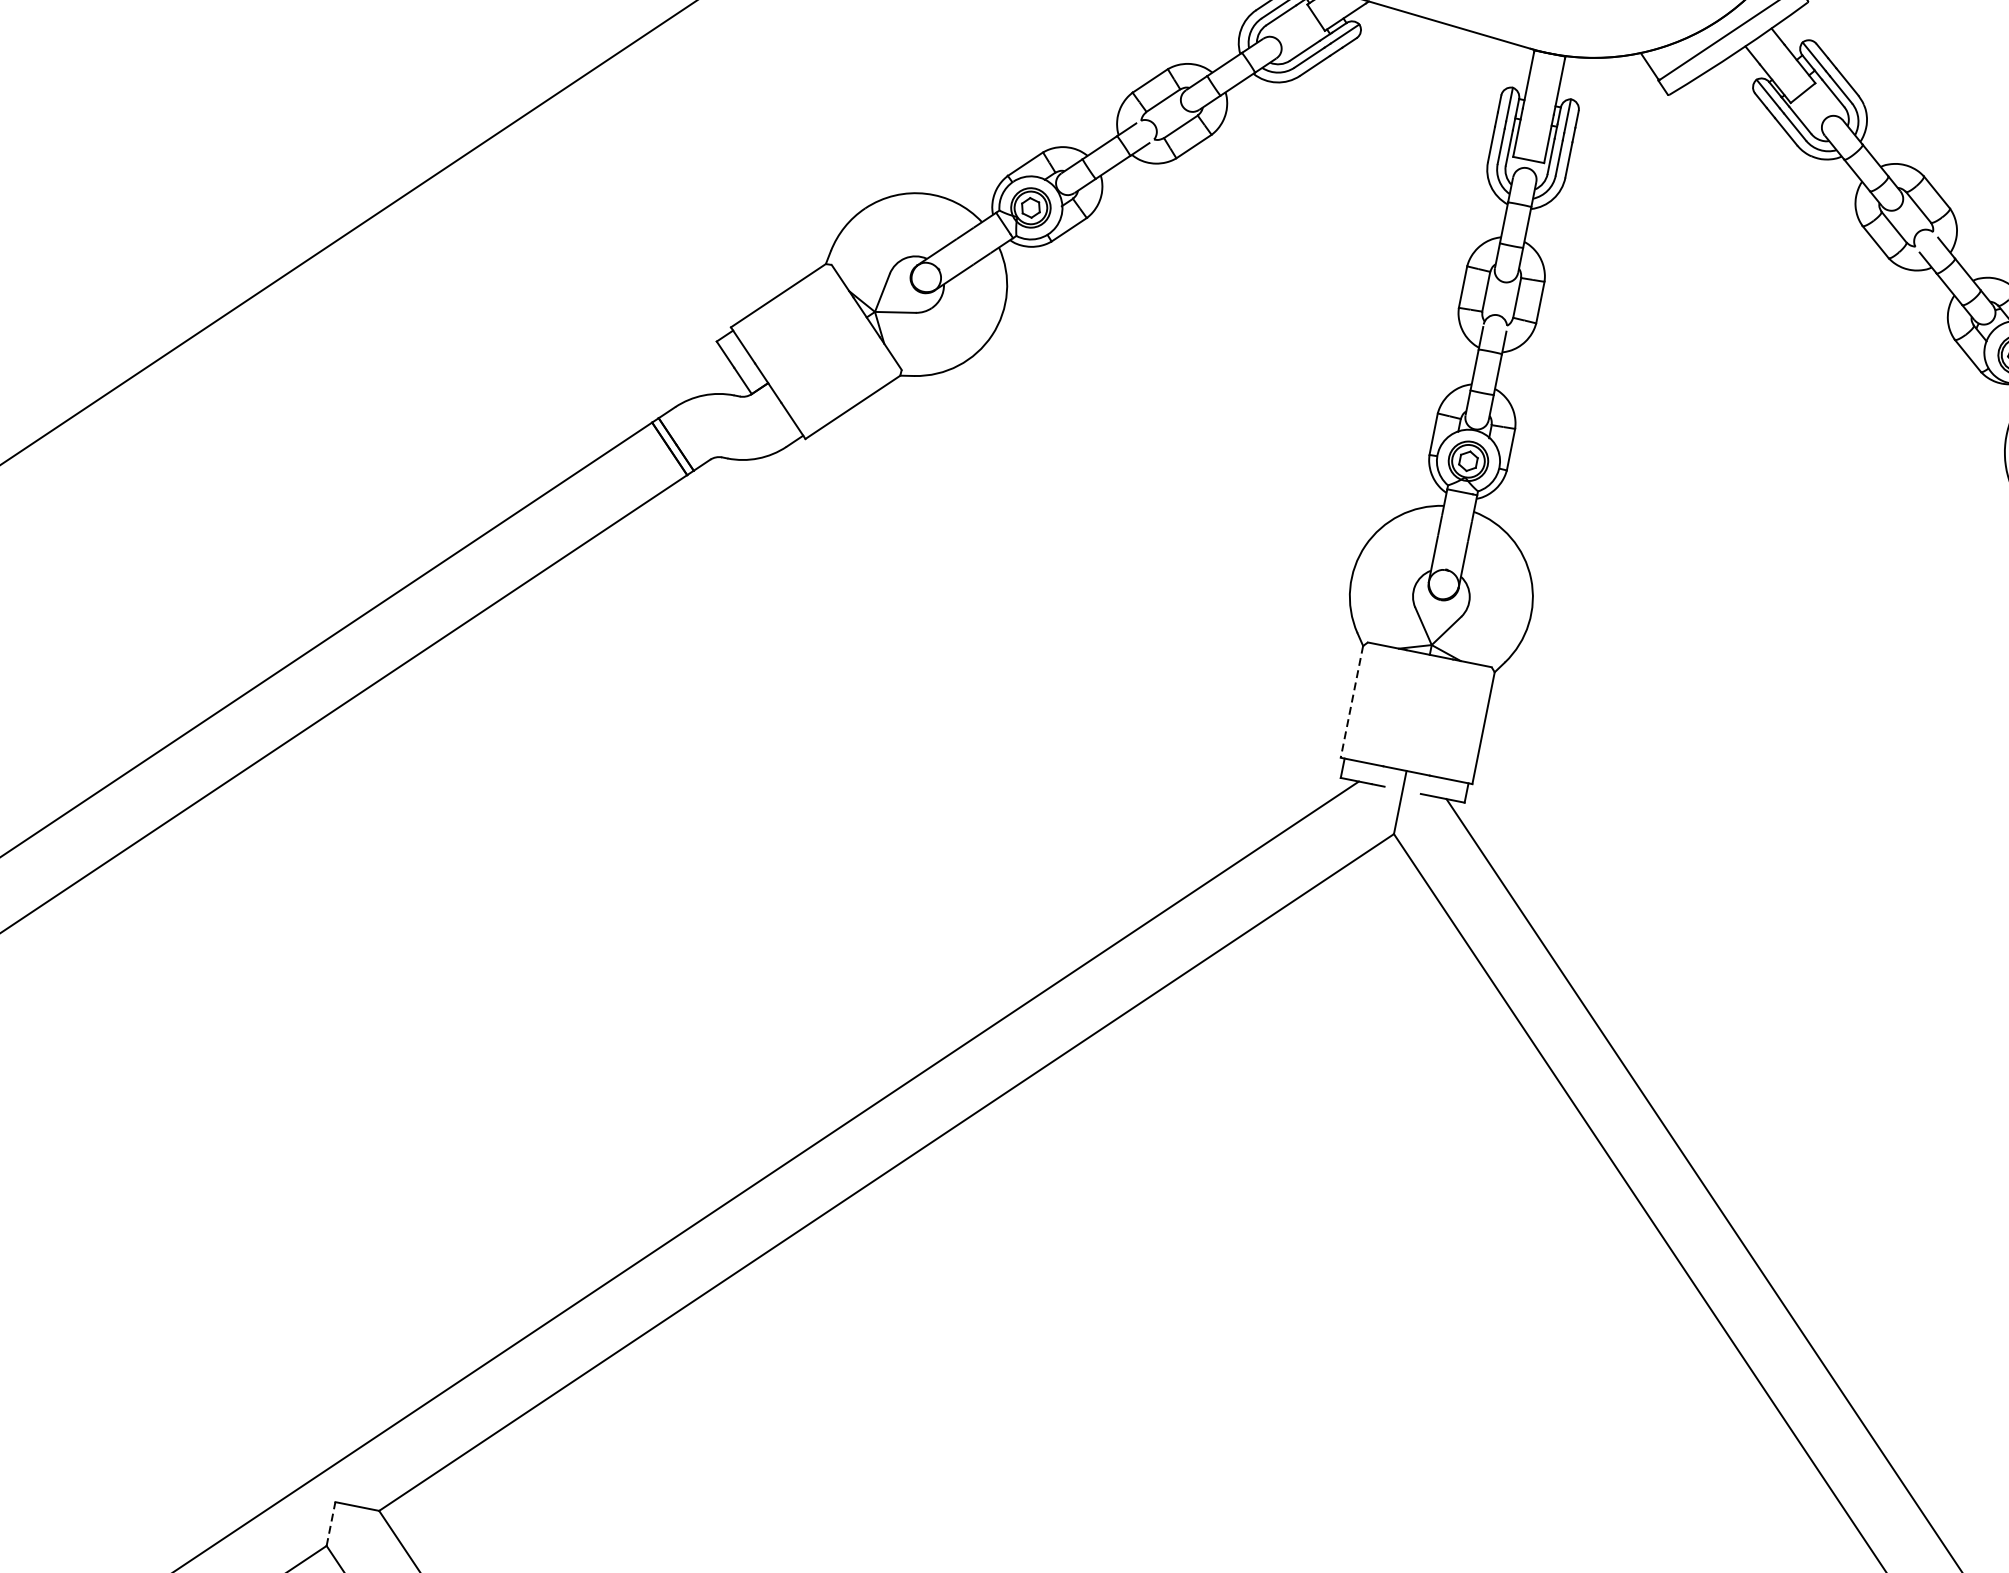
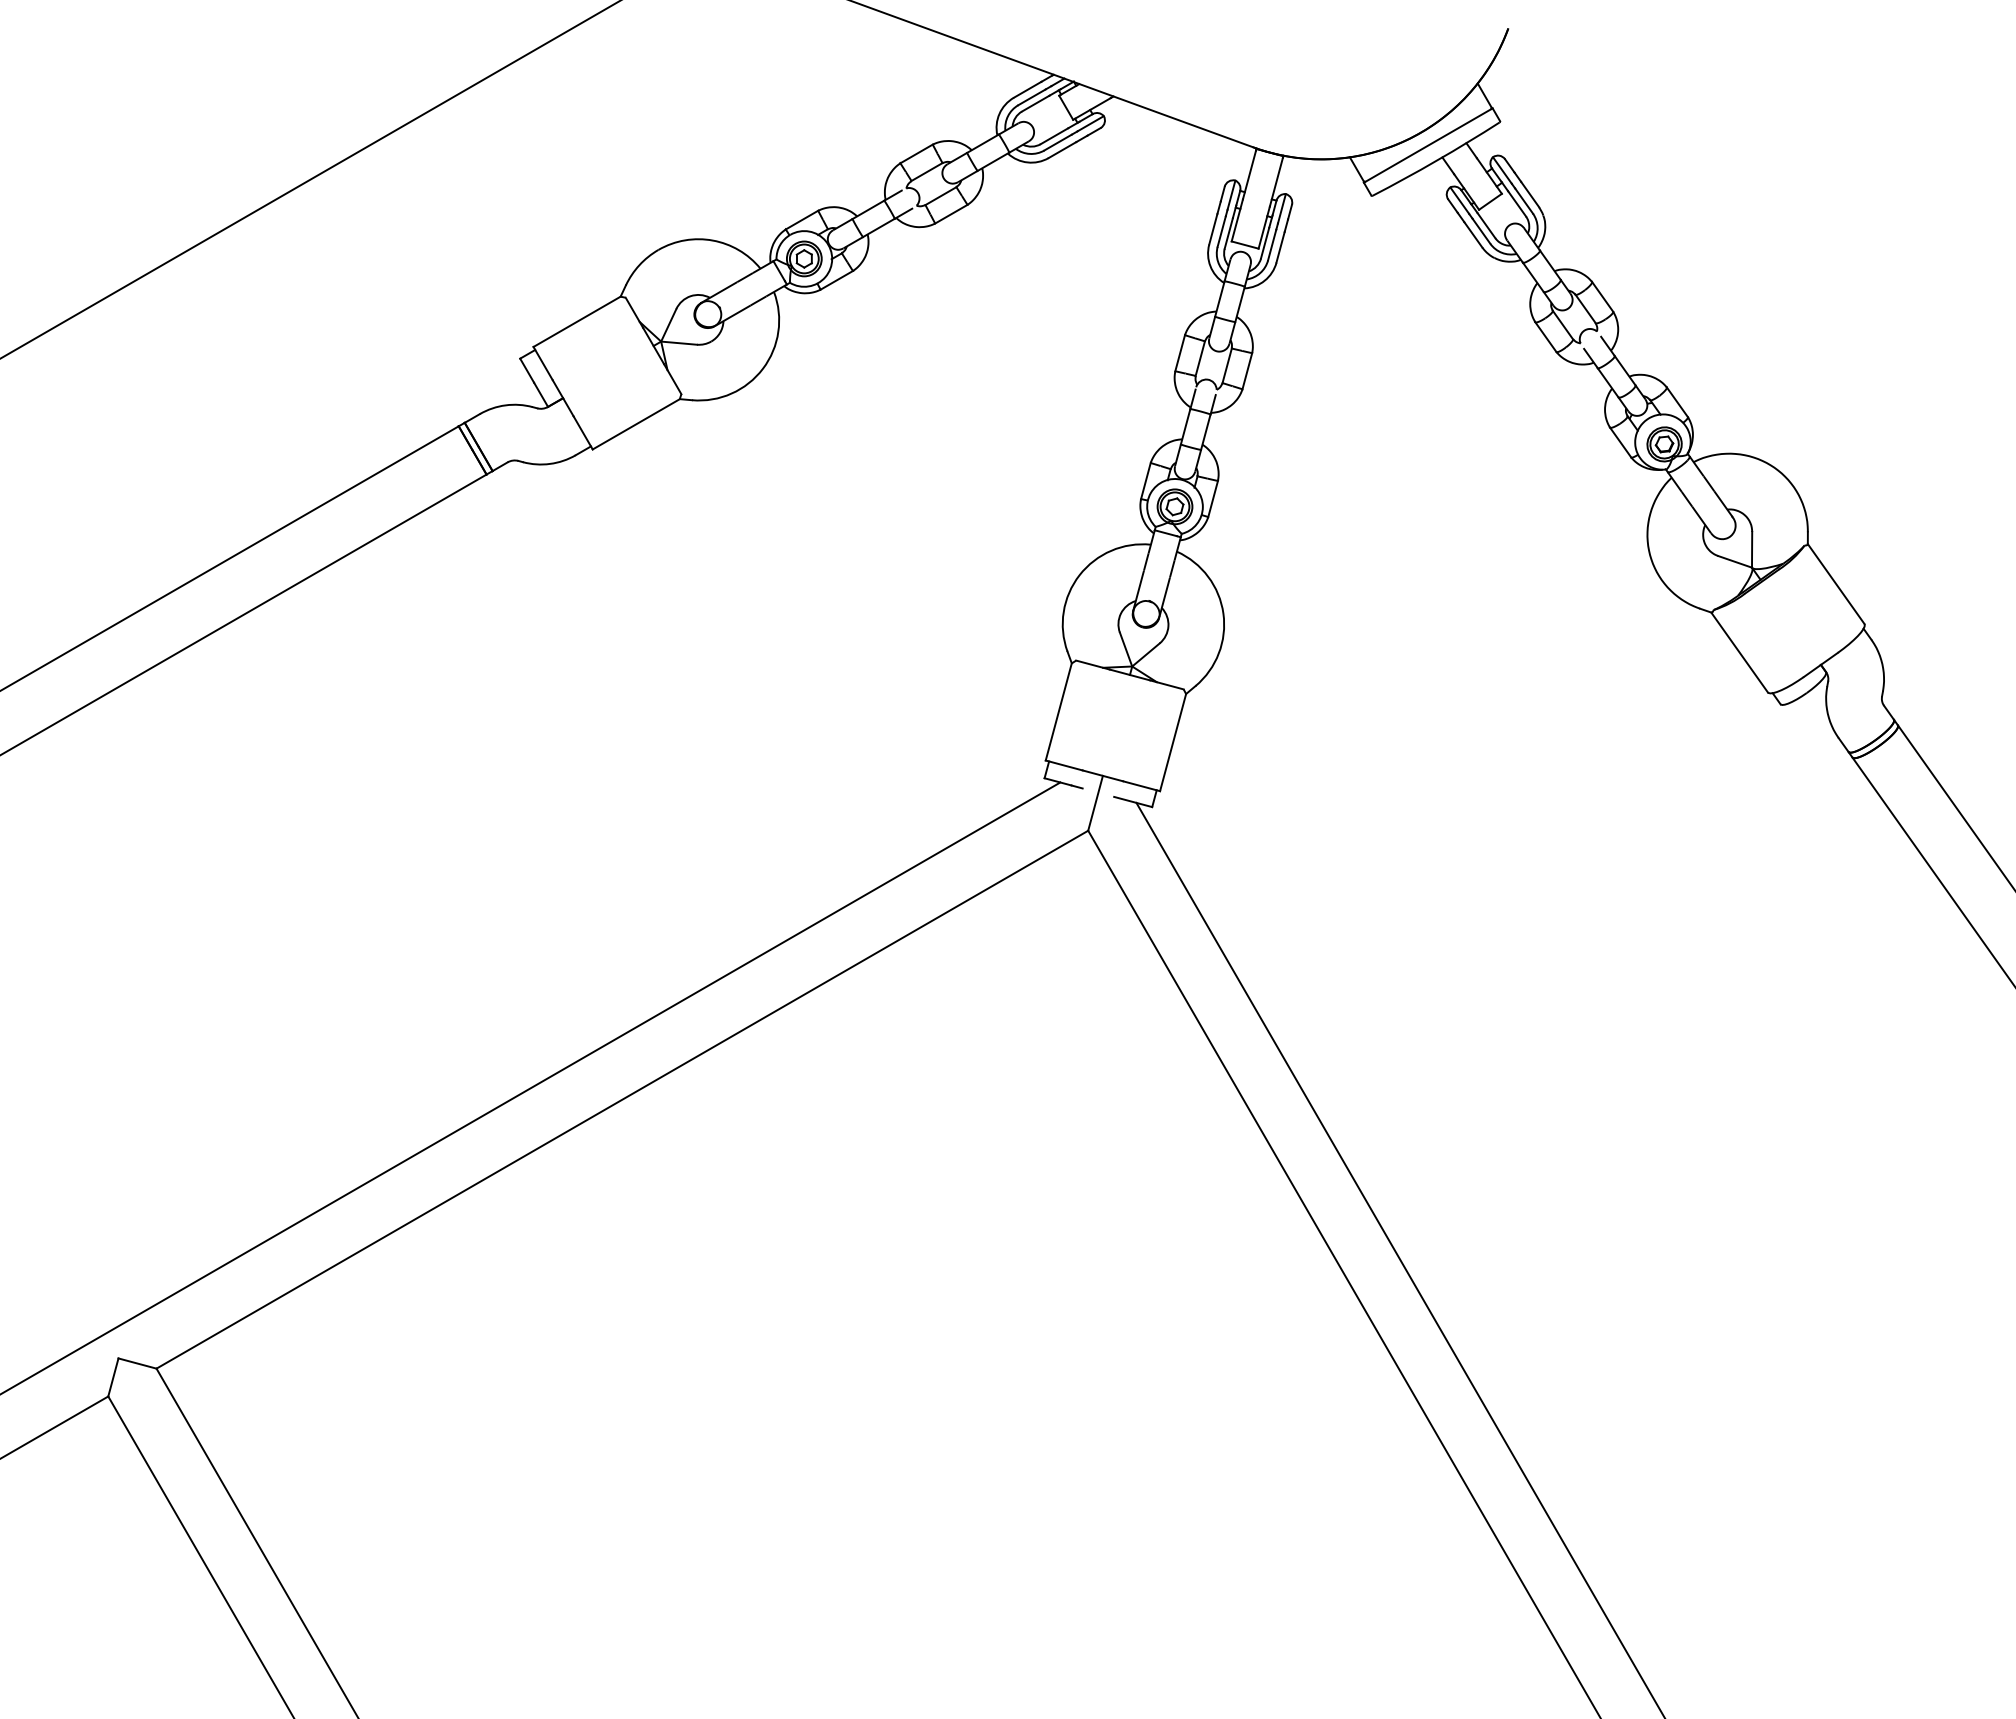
line: (1351, 702) -> (1058, 712), dashed -> solid
line: (331, 1524) -> (113, 1377), dashed -> solid

